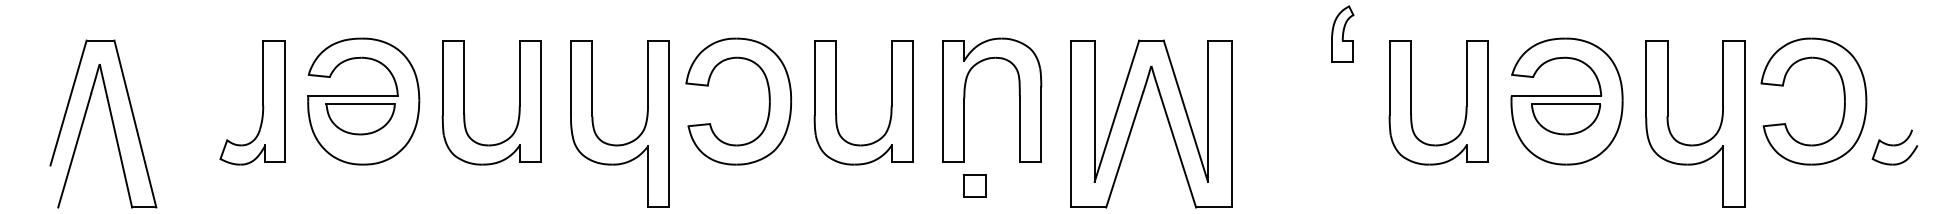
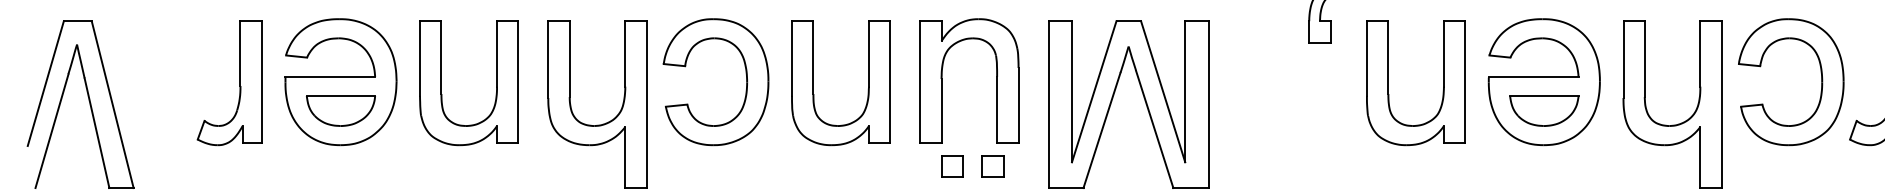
part: (360, 119) -> (340, 111), moved
part: (1566, 119) -> (1544, 111), moved
part: (1015, 185) -> (992, 166), added

